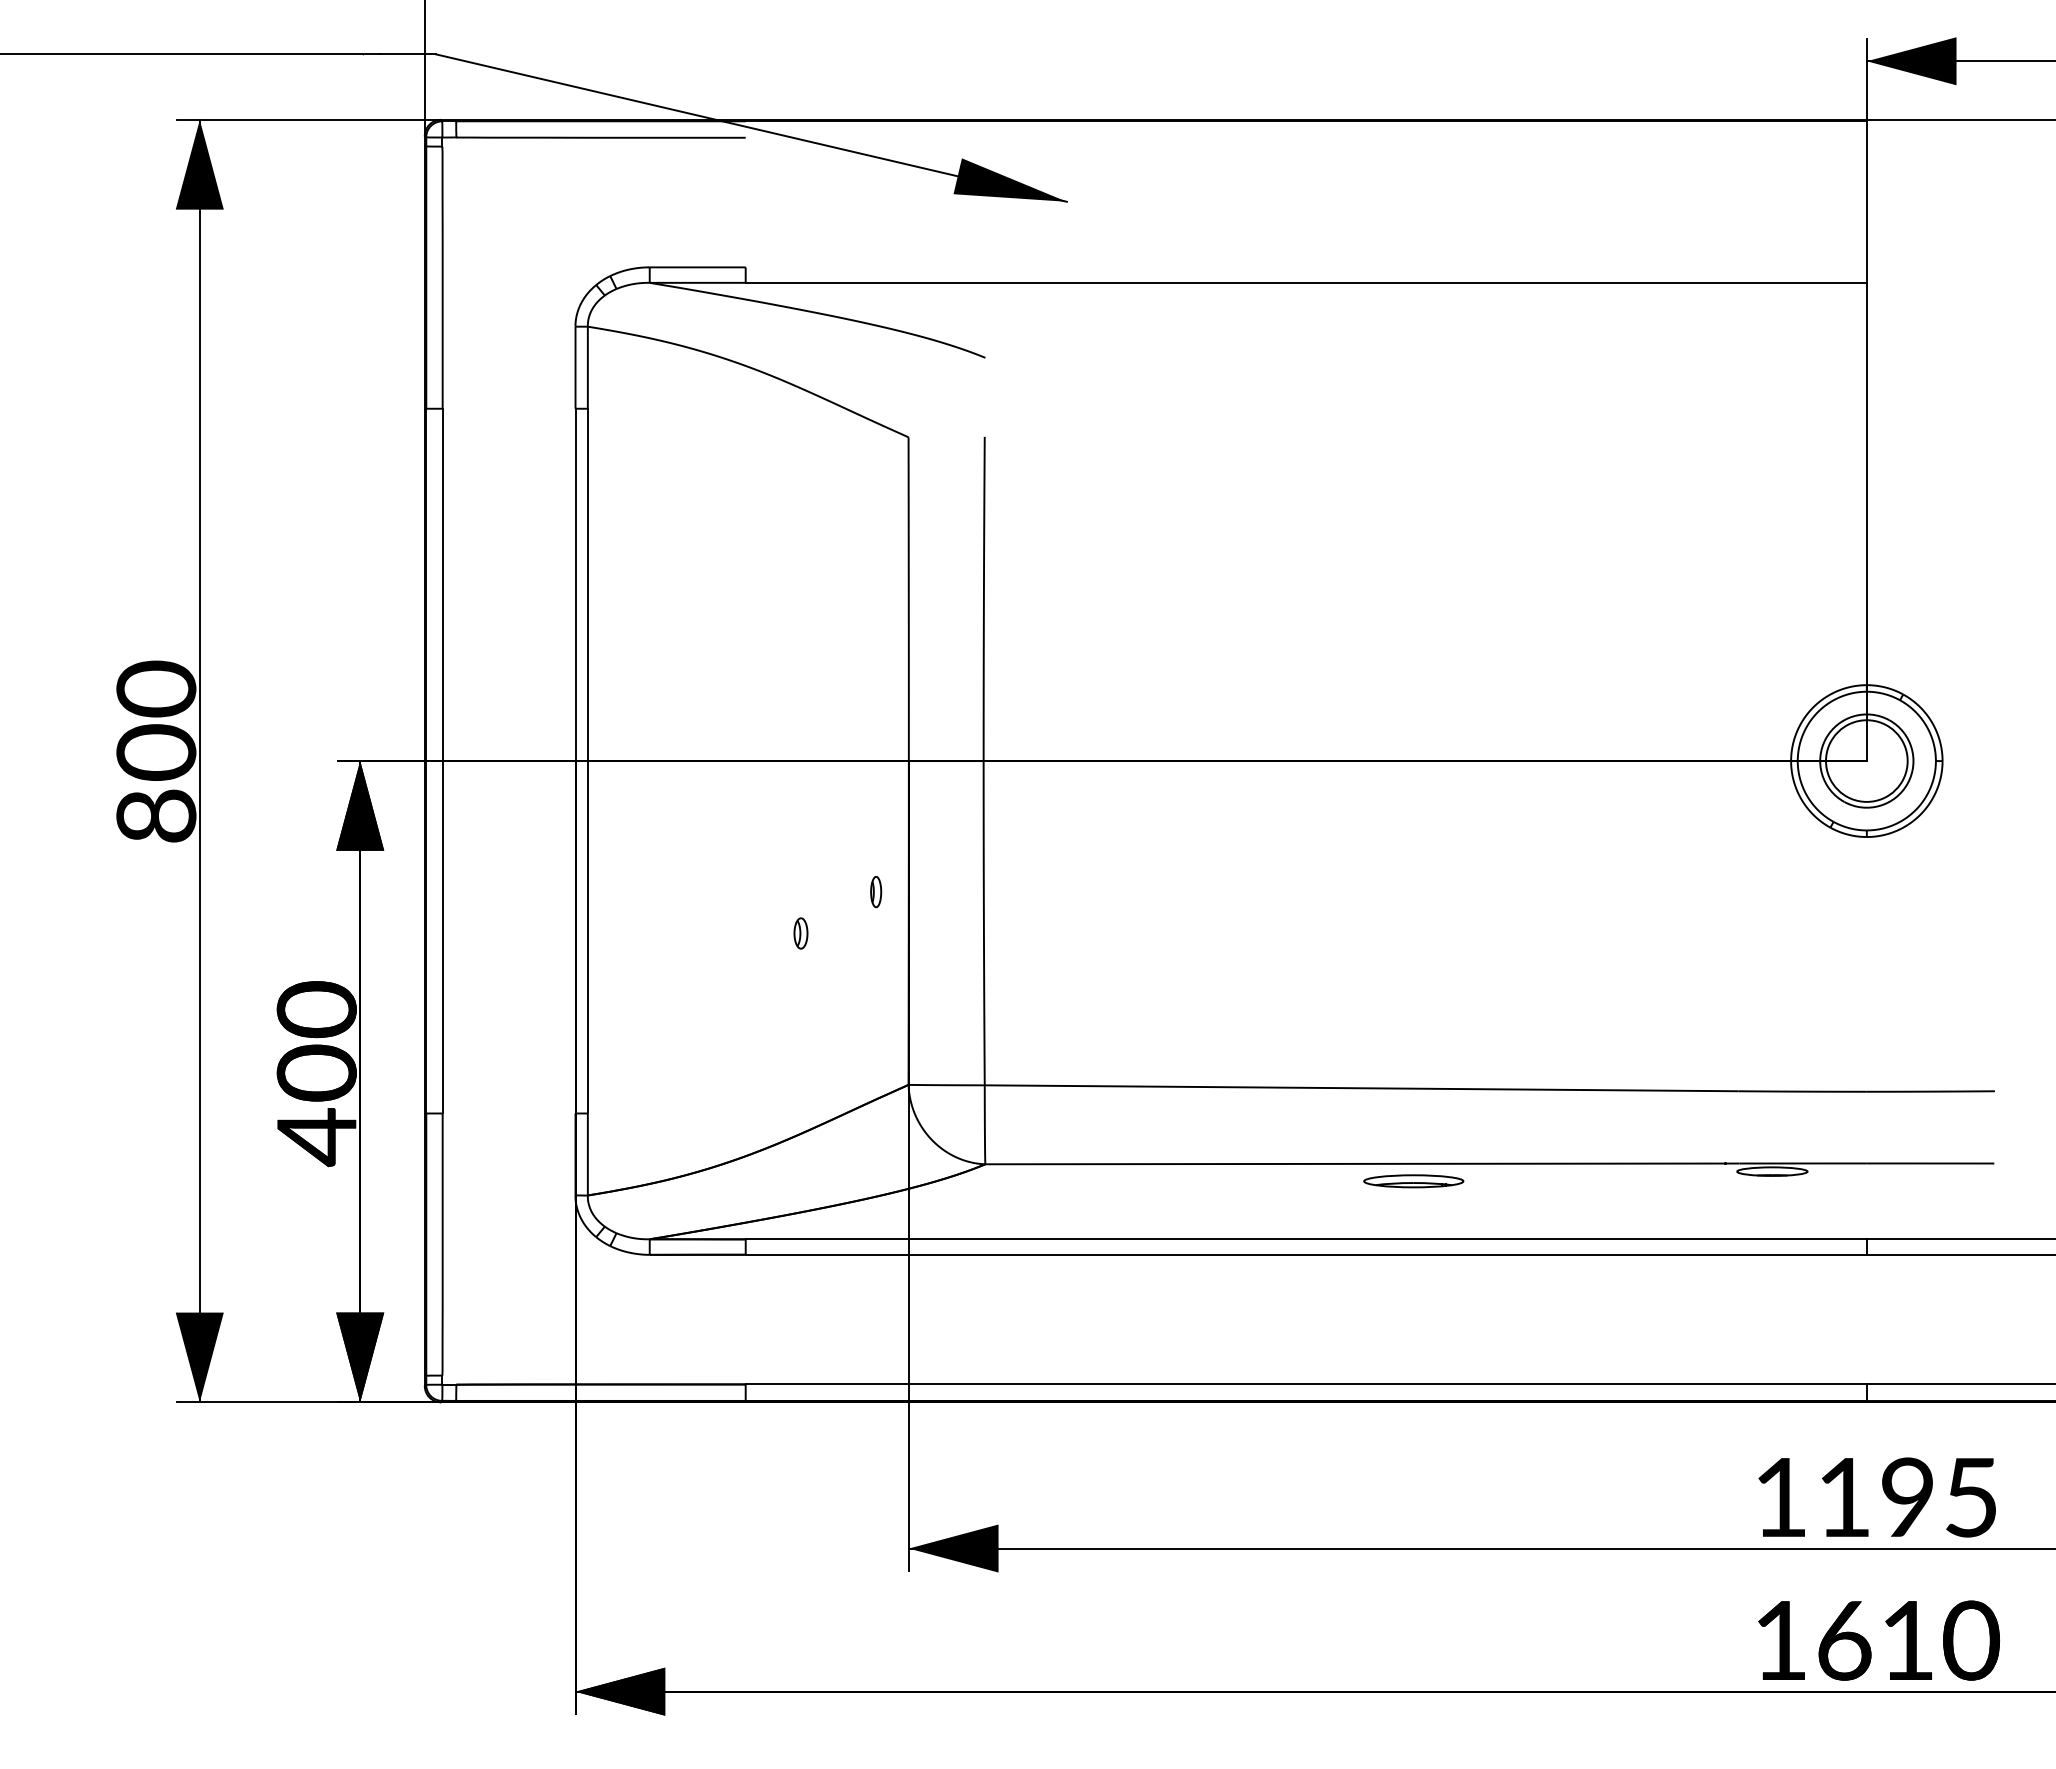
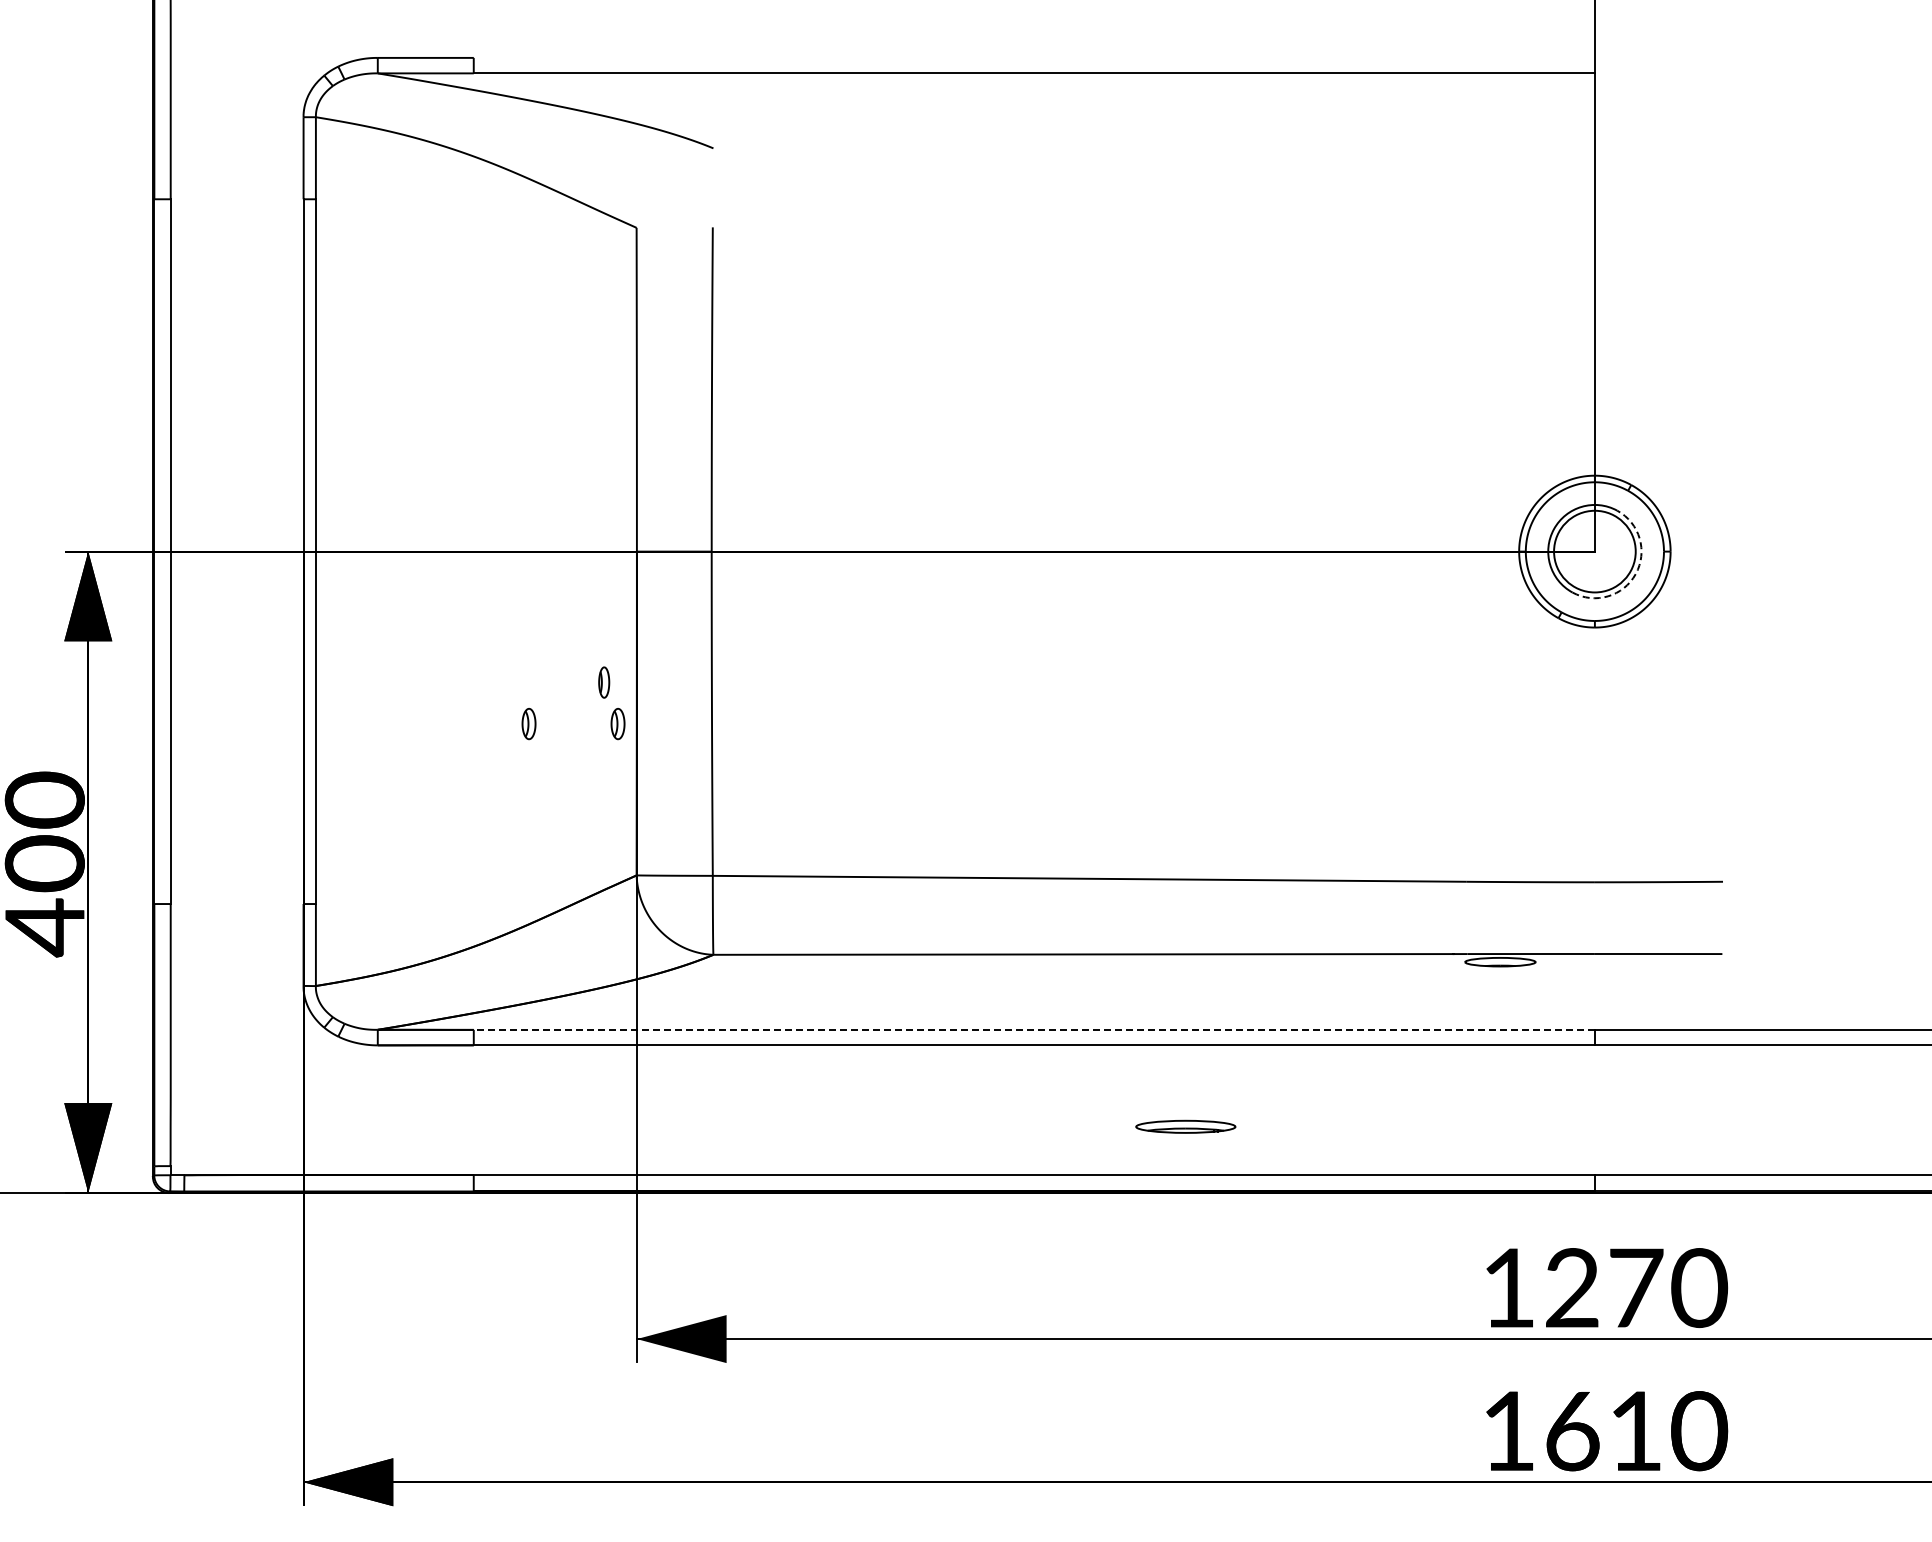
arc: (1907, 783) -> (1635, 574), solid -> dashed
part: (889, 933) -> (617, 724), added
part: (1413, 1181) -> (1185, 1127), moved
line: (1306, 1239) -> (1034, 1030), solid -> dashed
text: (1908, 1497) -> (1636, 1288), 1195 -> 1270

